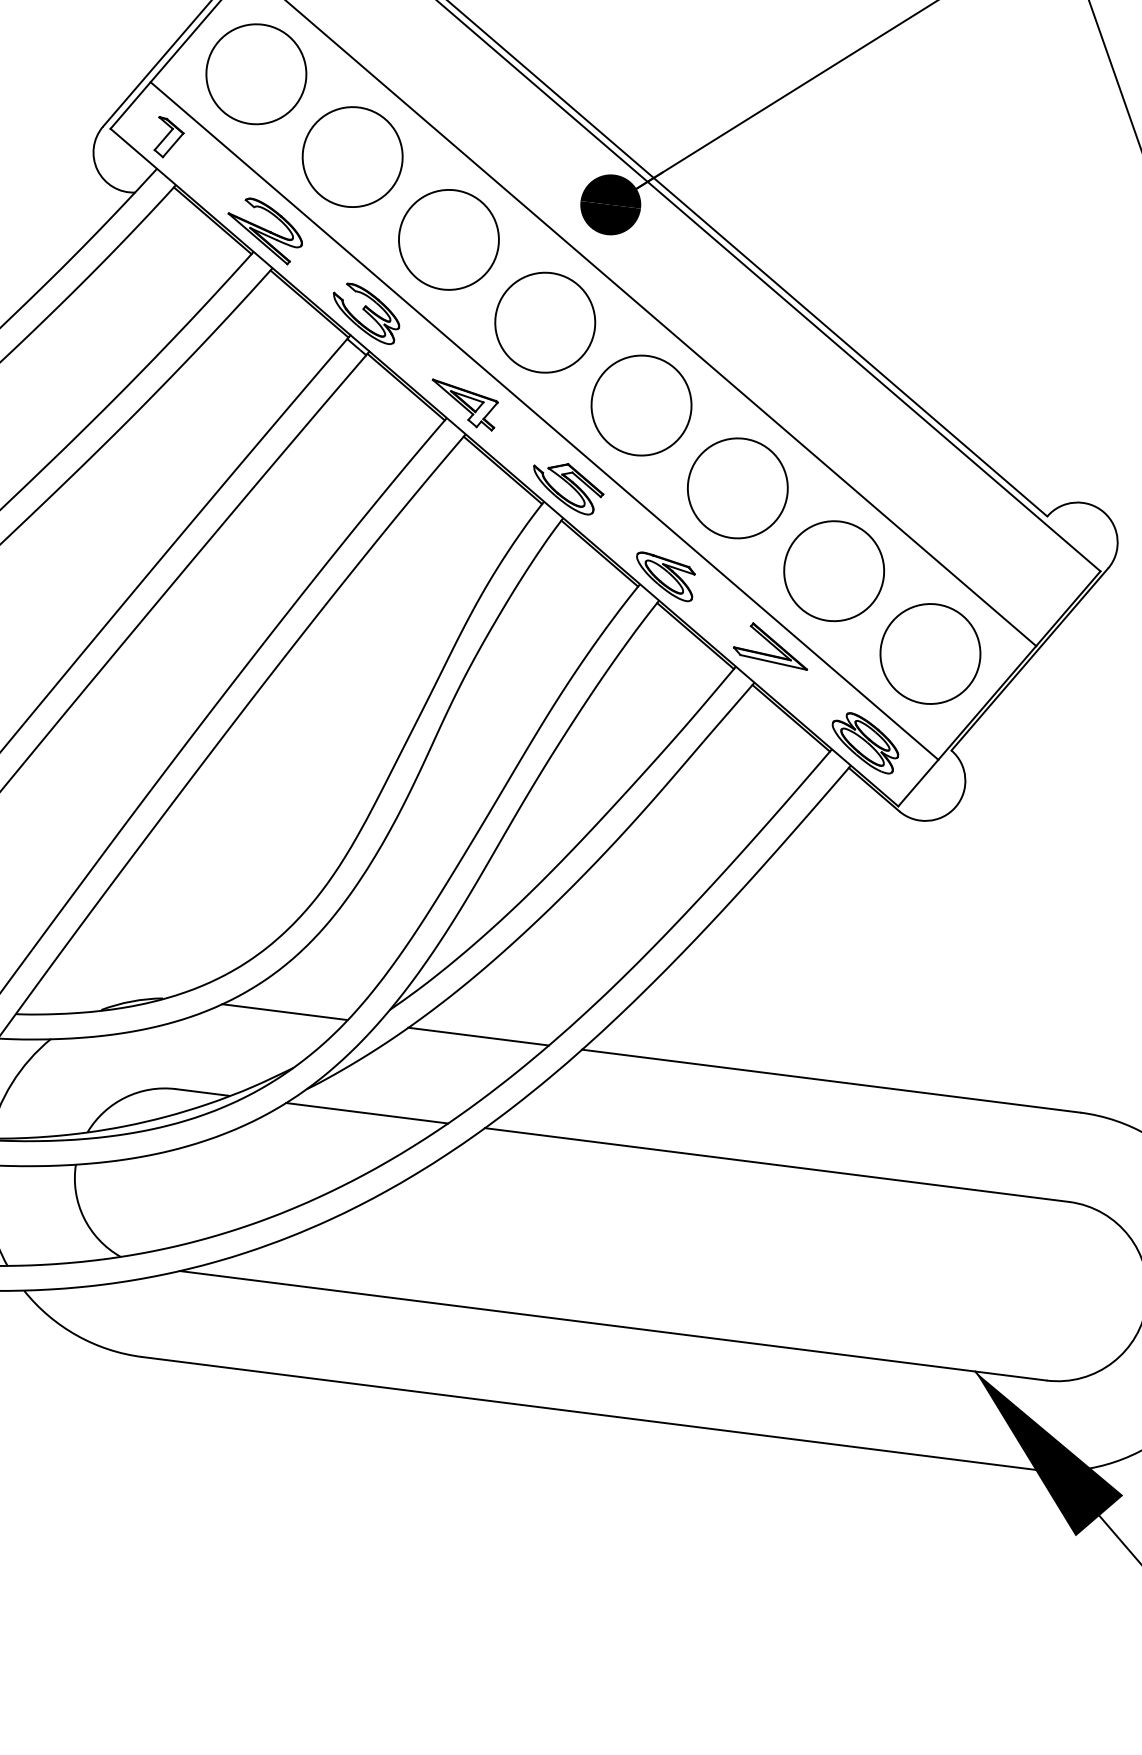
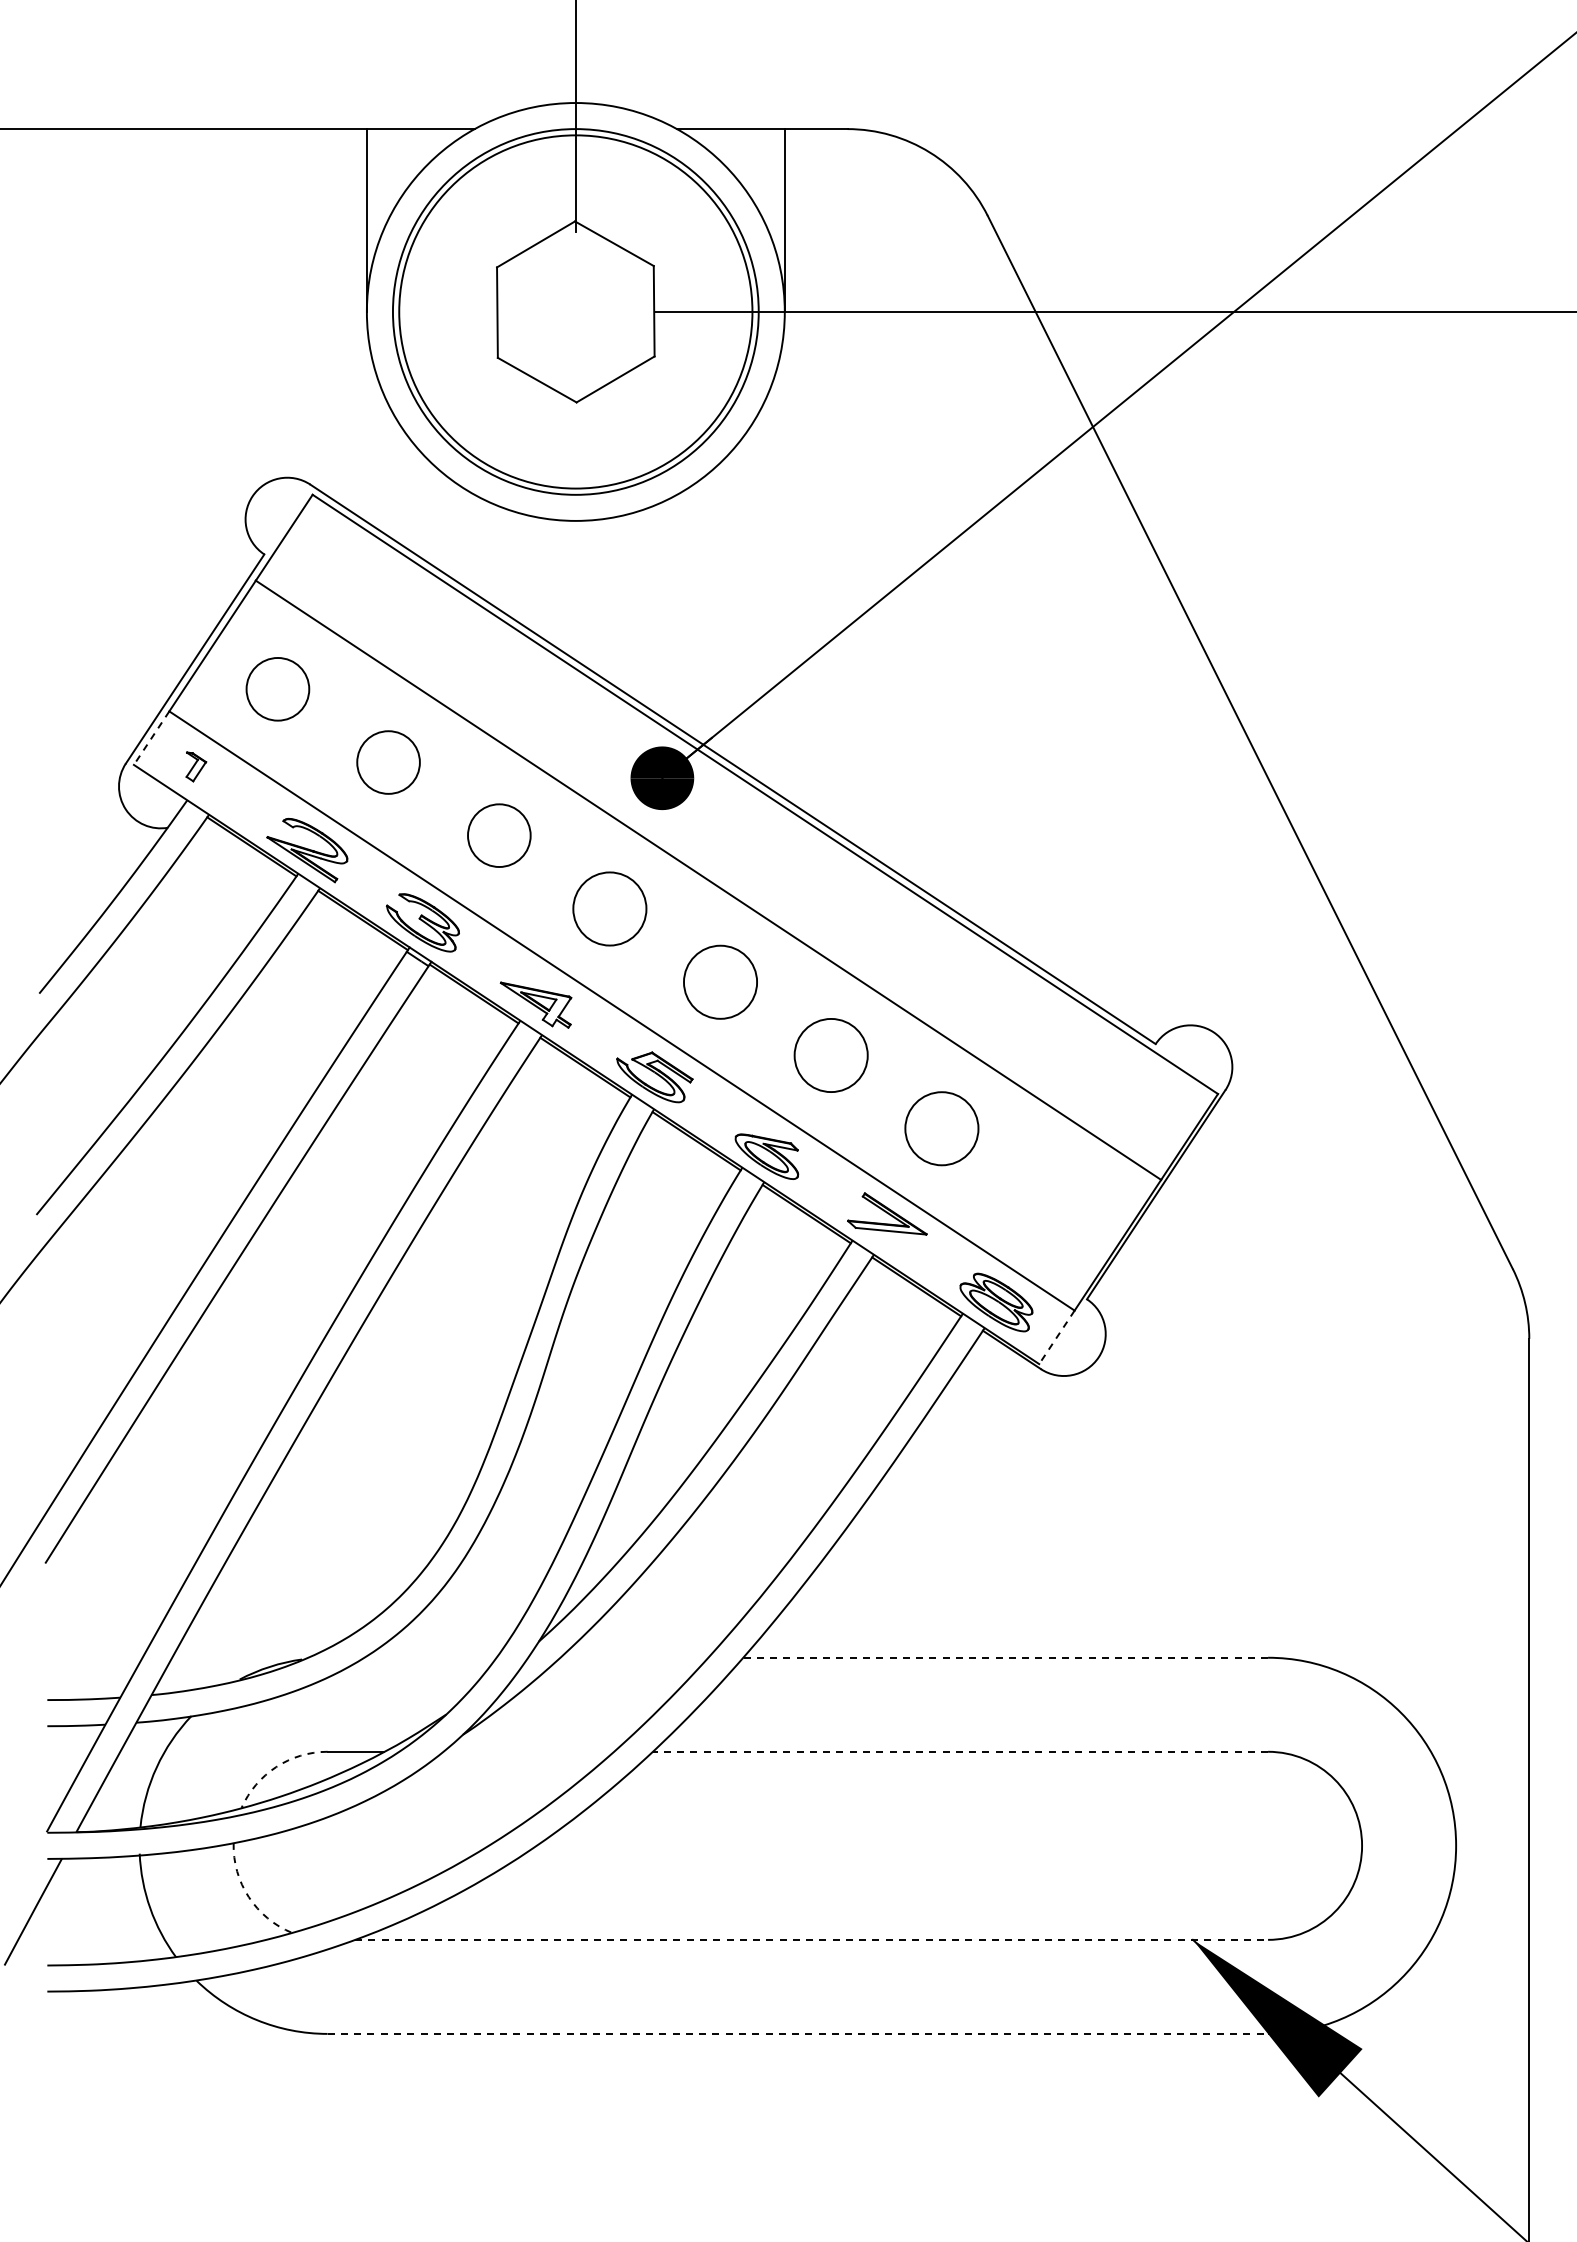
circle: (255, 74) -> (277, 689), size x0.6
line: (130, 105) -> (151, 738), solid -> dashed
part: (169, 137) -> (196, 766), size x0.7
circle: (352, 157) -> (388, 762), size x0.6
circle: (449, 239) -> (499, 835), size x0.6
circle: (544, 322) -> (609, 908), size x0.7
circle: (641, 405) -> (720, 982), size x0.7
circle: (737, 488) -> (830, 1055), size x0.7
circle: (833, 570) -> (941, 1128), size x0.7
circle: (930, 653) -> (1052, 1201), removed
line: (917, 783) -> (1056, 1337), solid -> dashed
line: (285, 1011) -> (430, 1657), removed
line: (478, 1036) -> (634, 1657), removed
line: (831, 1080) -> (1005, 1657), solid -> dashed
arc: (125, 1097) -> (276, 1767), solid -> dashed
line: (366, 1112) -> (528, 1751), removed
line: (777, 1164) -> (960, 1751), solid -> dashed
arc: (83, 1217) -> (248, 1897), solid -> dashed
line: (613, 1325) -> (811, 1939), solid -> dashed
line: (589, 1413) -> (798, 2033), solid -> dashed

